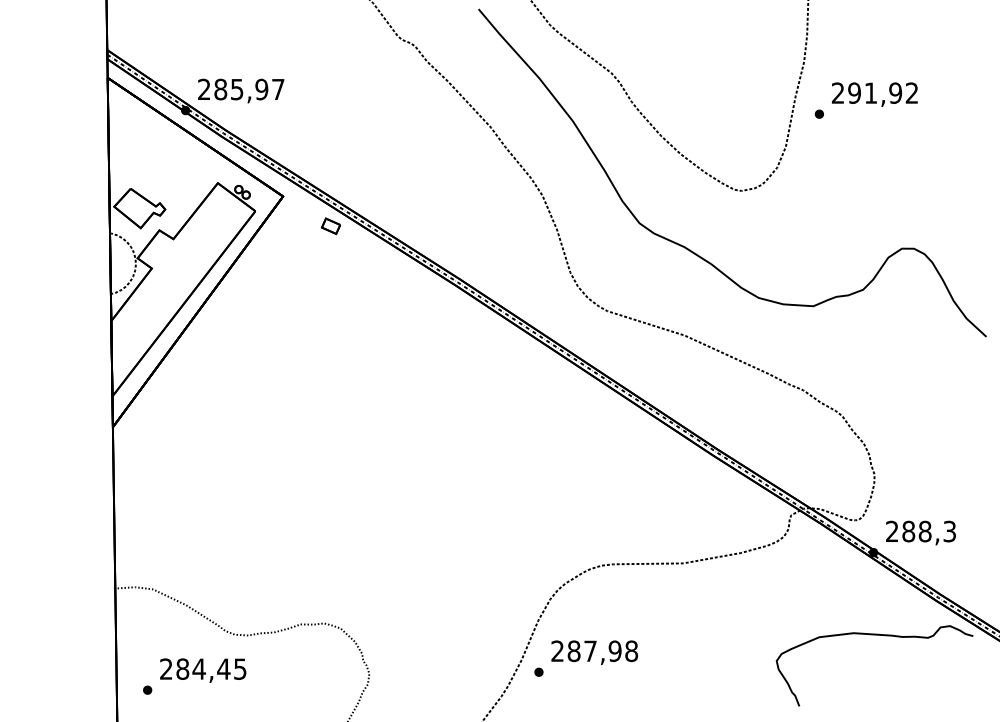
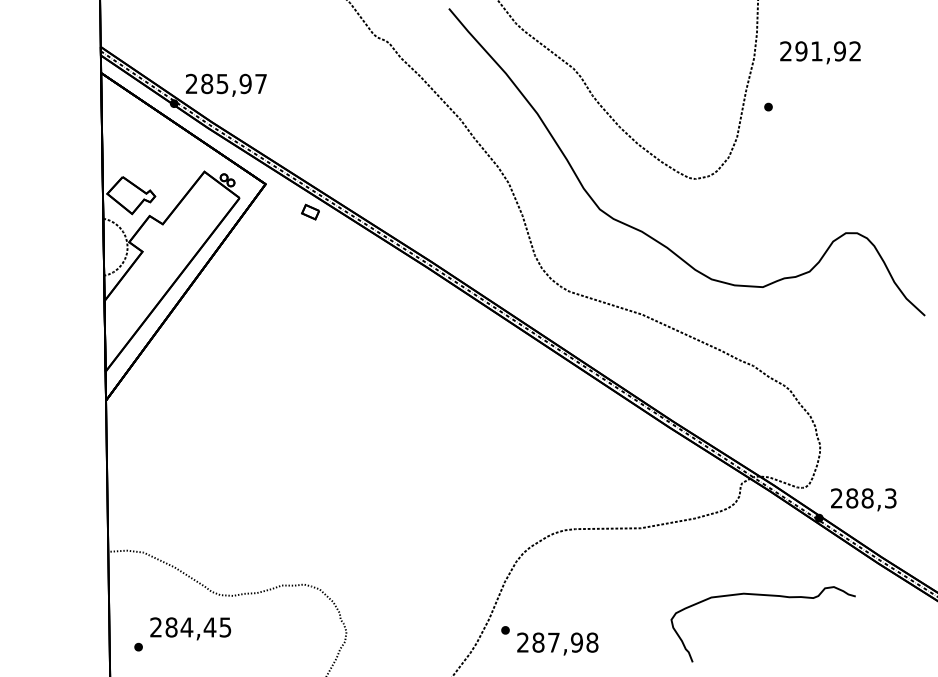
text: (874, 94) -> (820, 52), moved
curve: (878, 636) -> (766, 596), moved
text: (594, 652) -> (557, 643), moved

